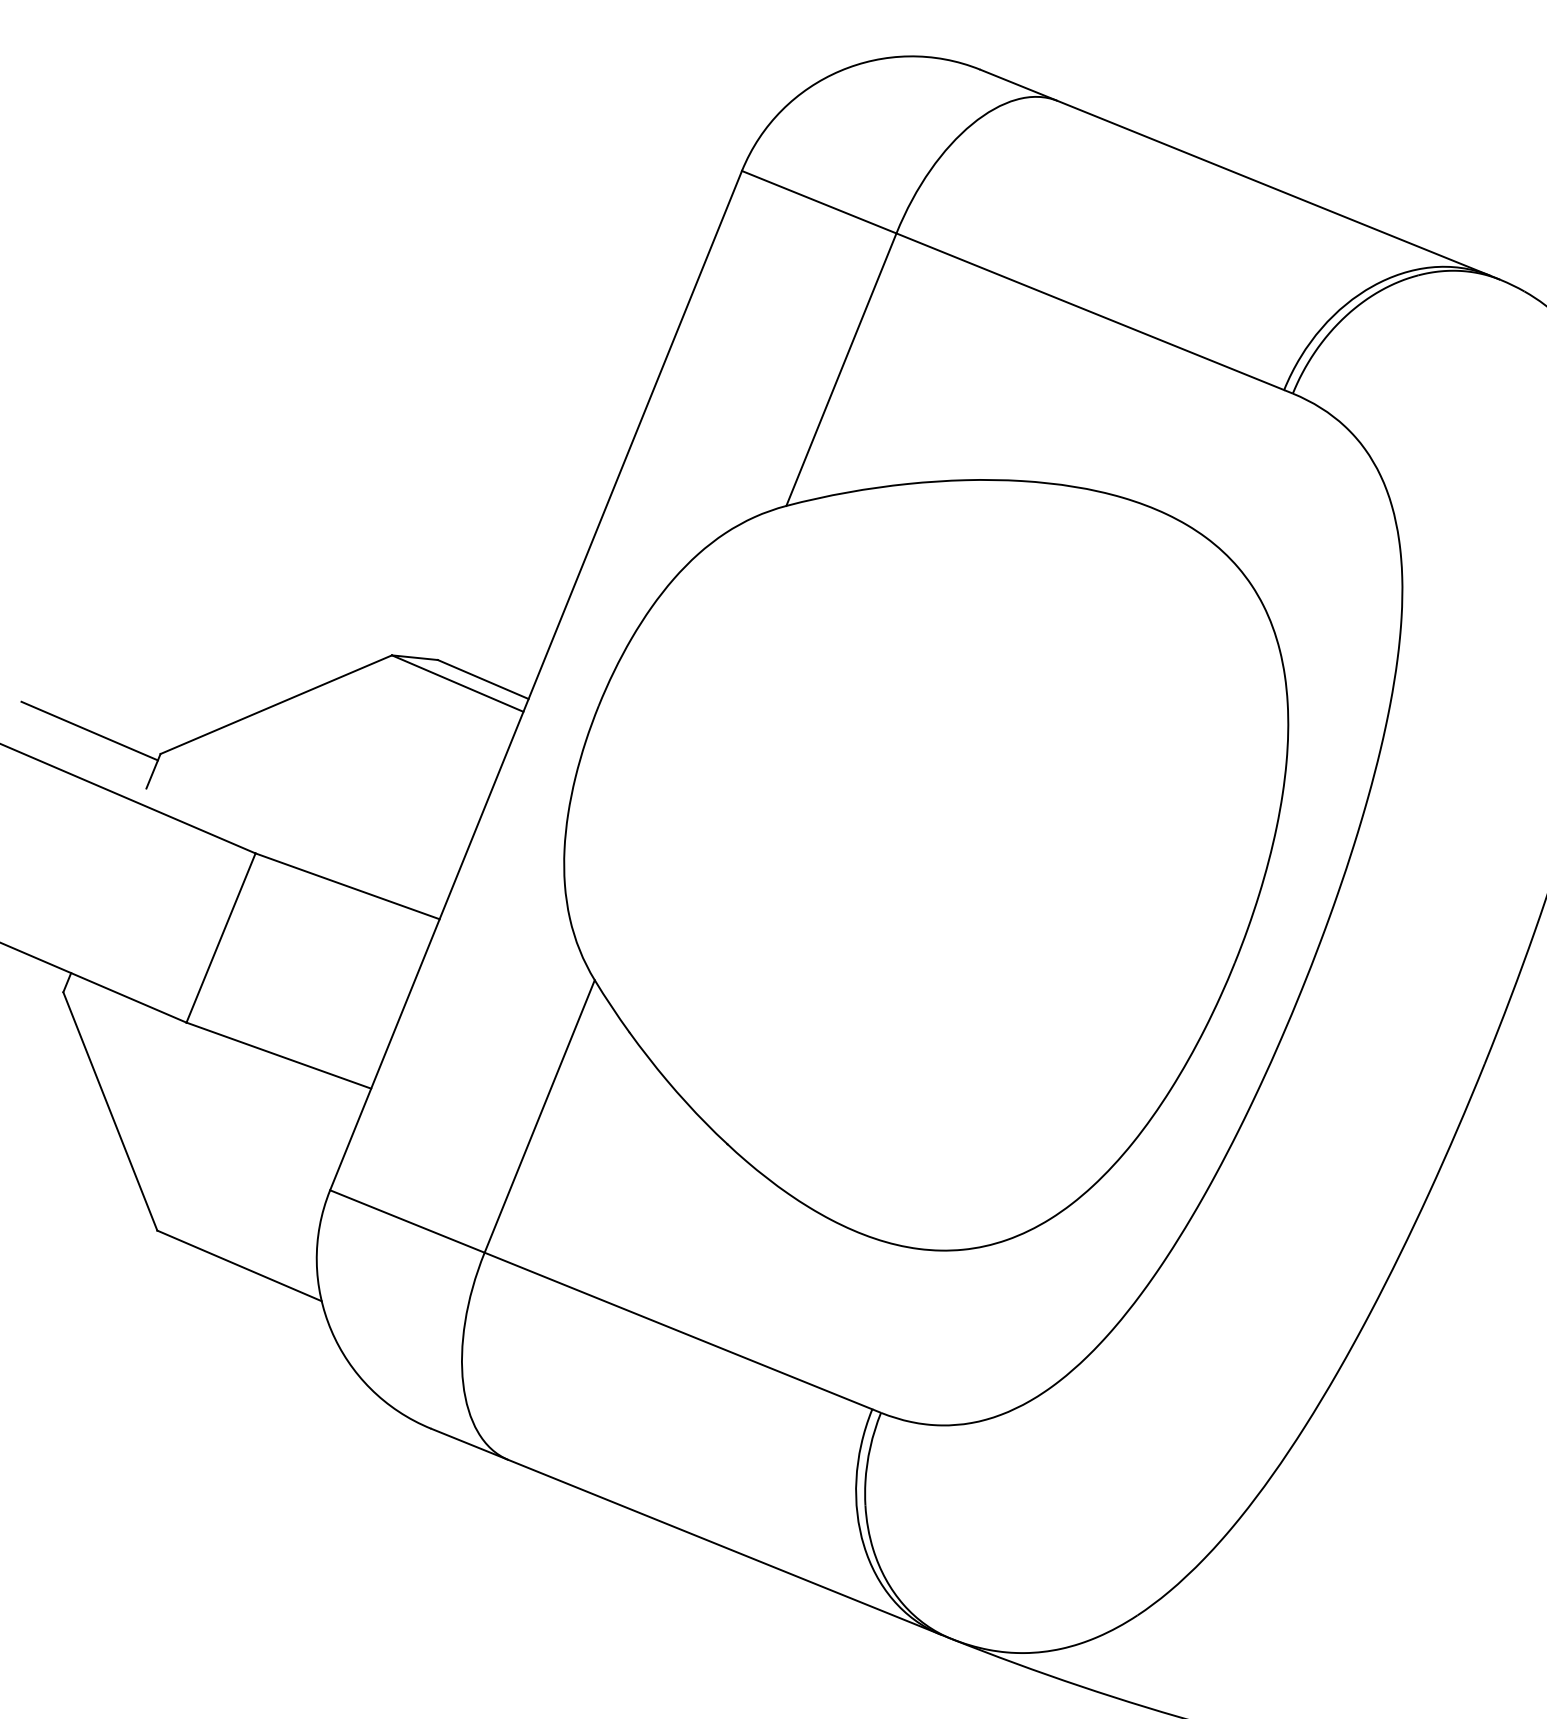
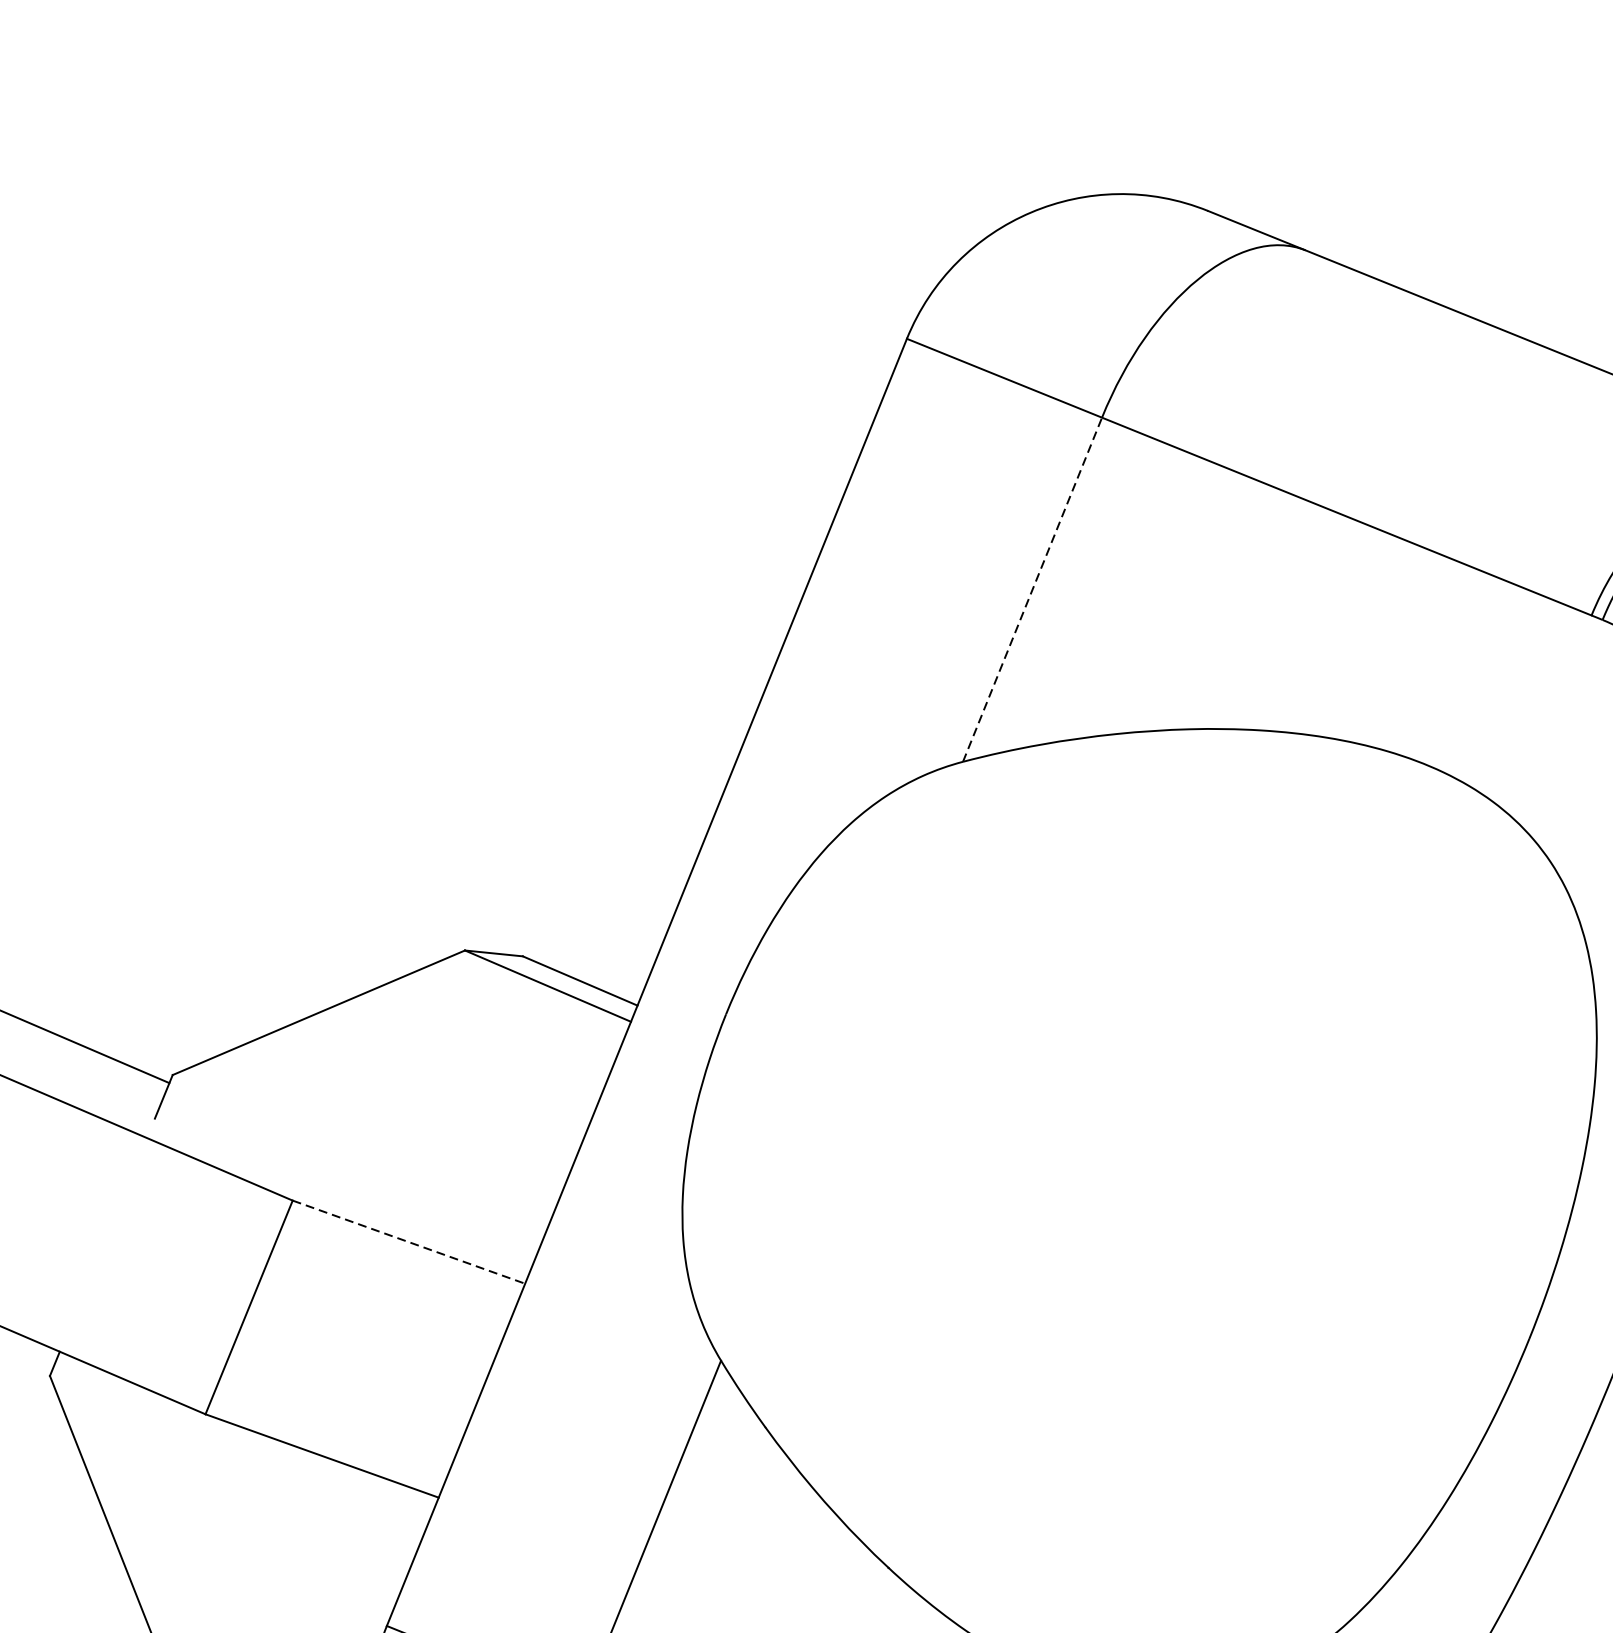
line: (841, 369) -> (1032, 589), solid -> dashed
line: (347, 886) -> (408, 1242), solid -> dashed

